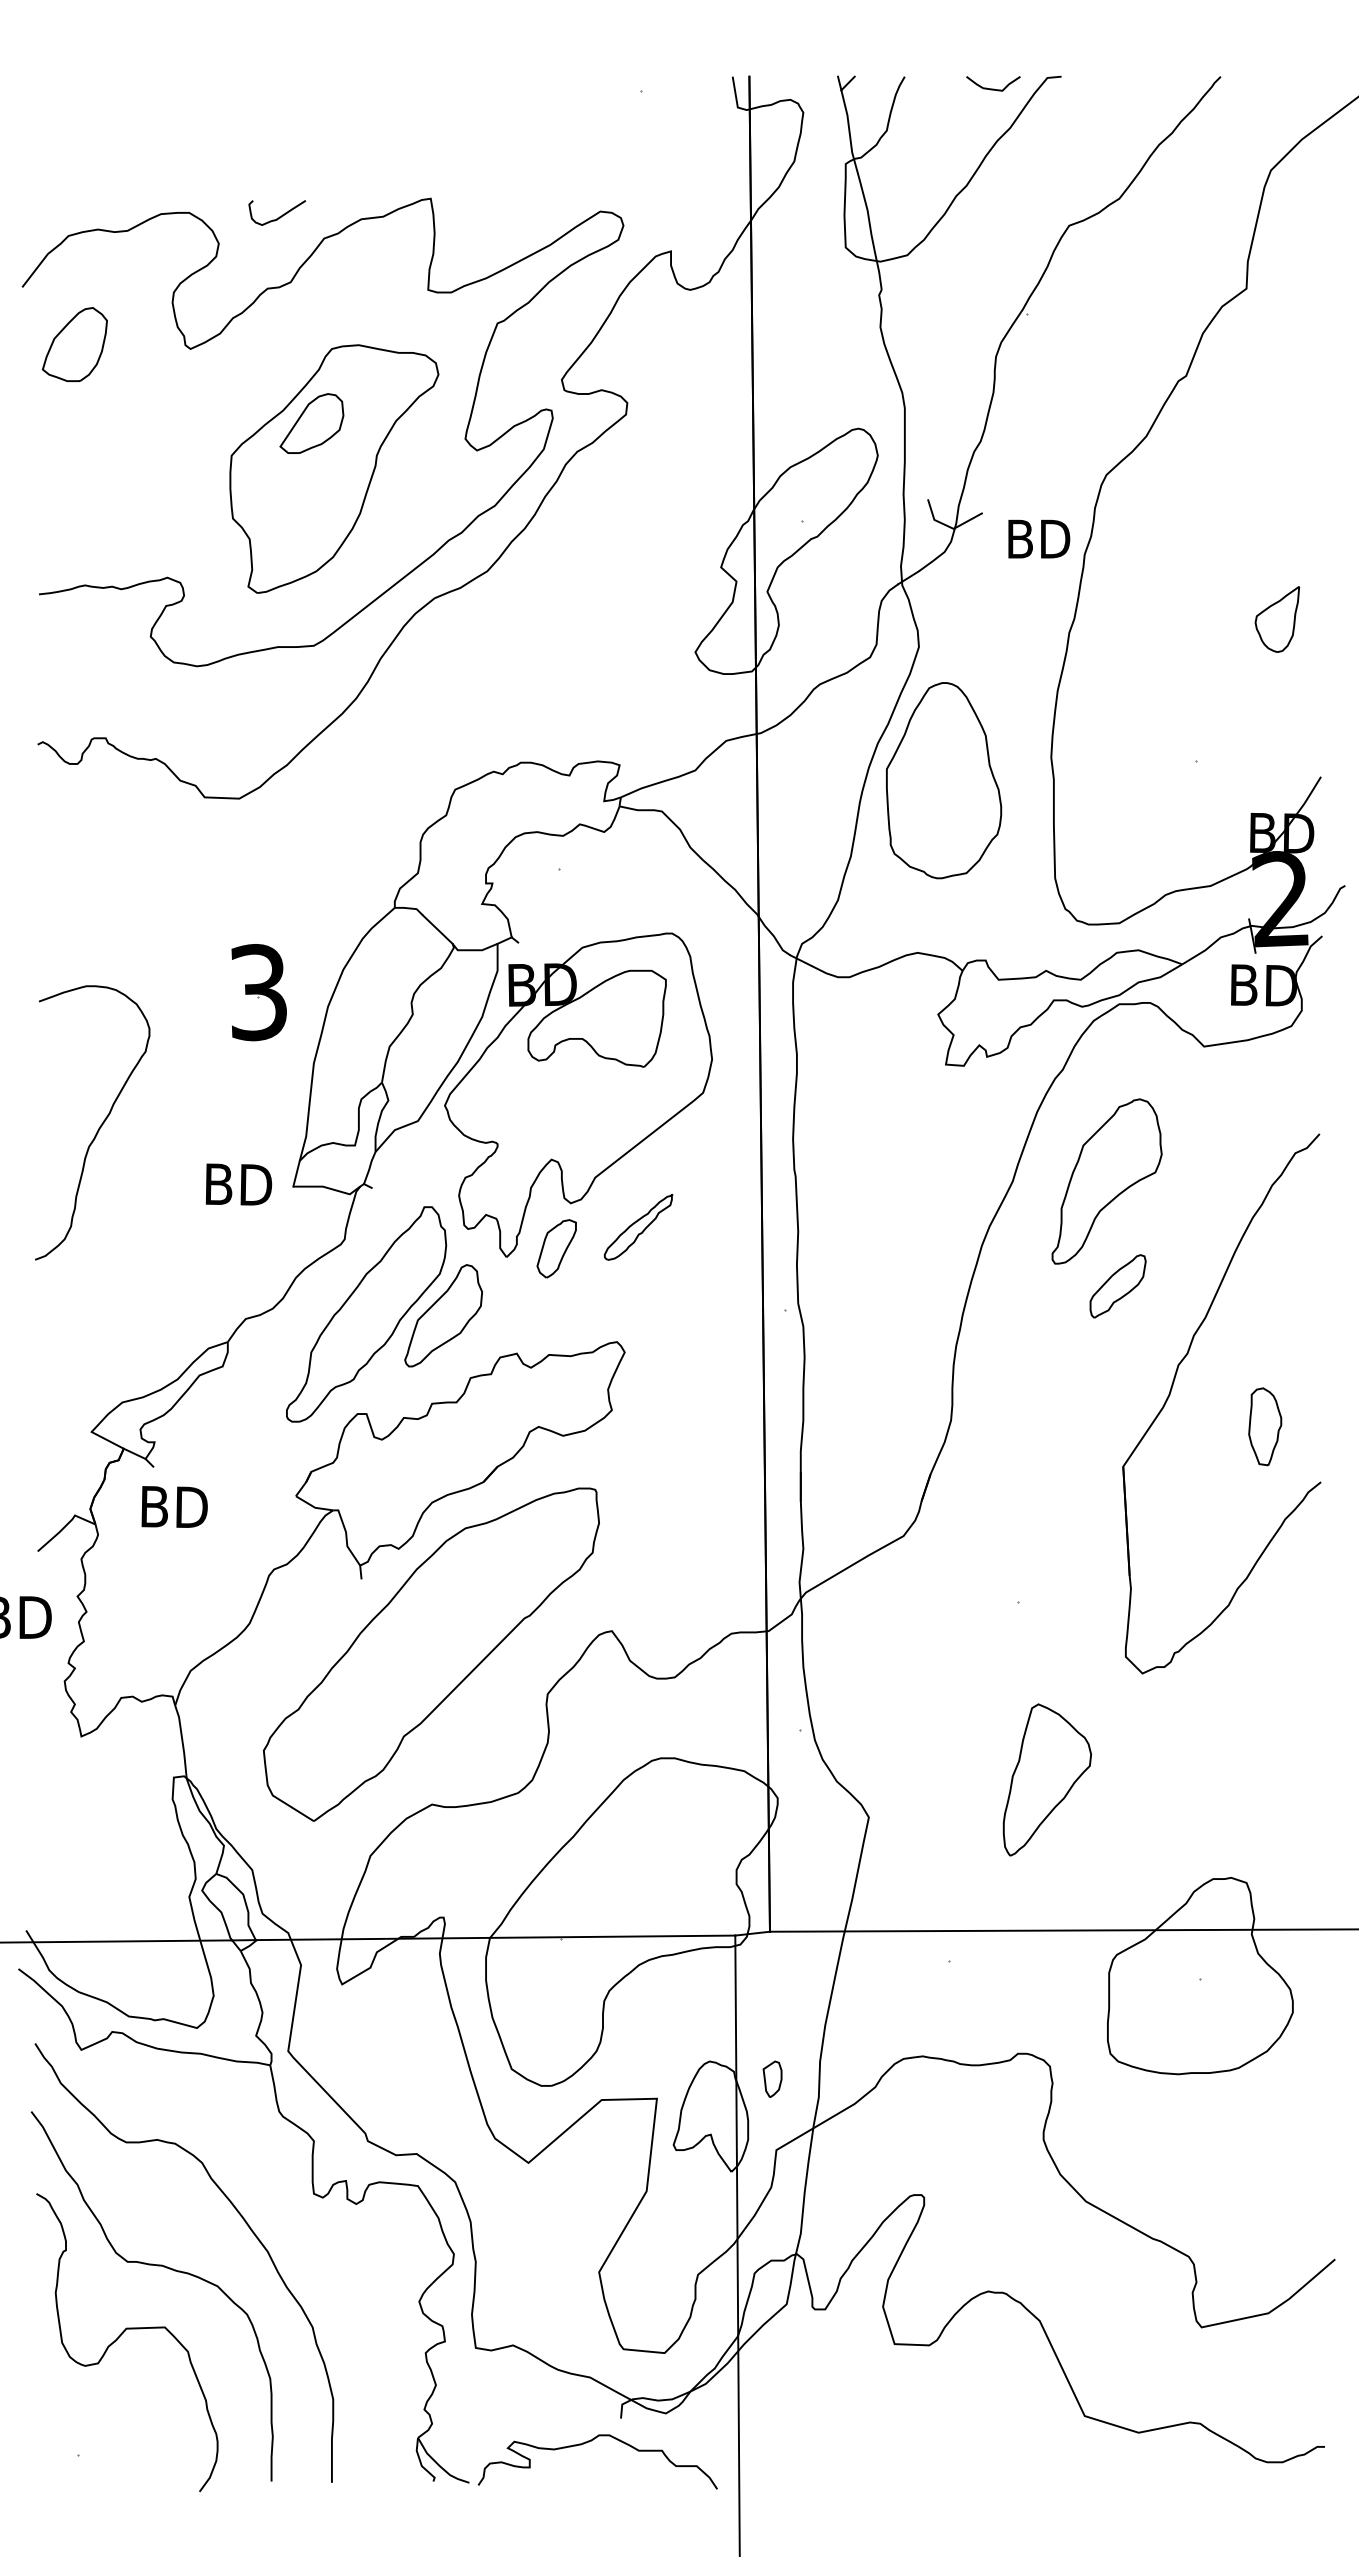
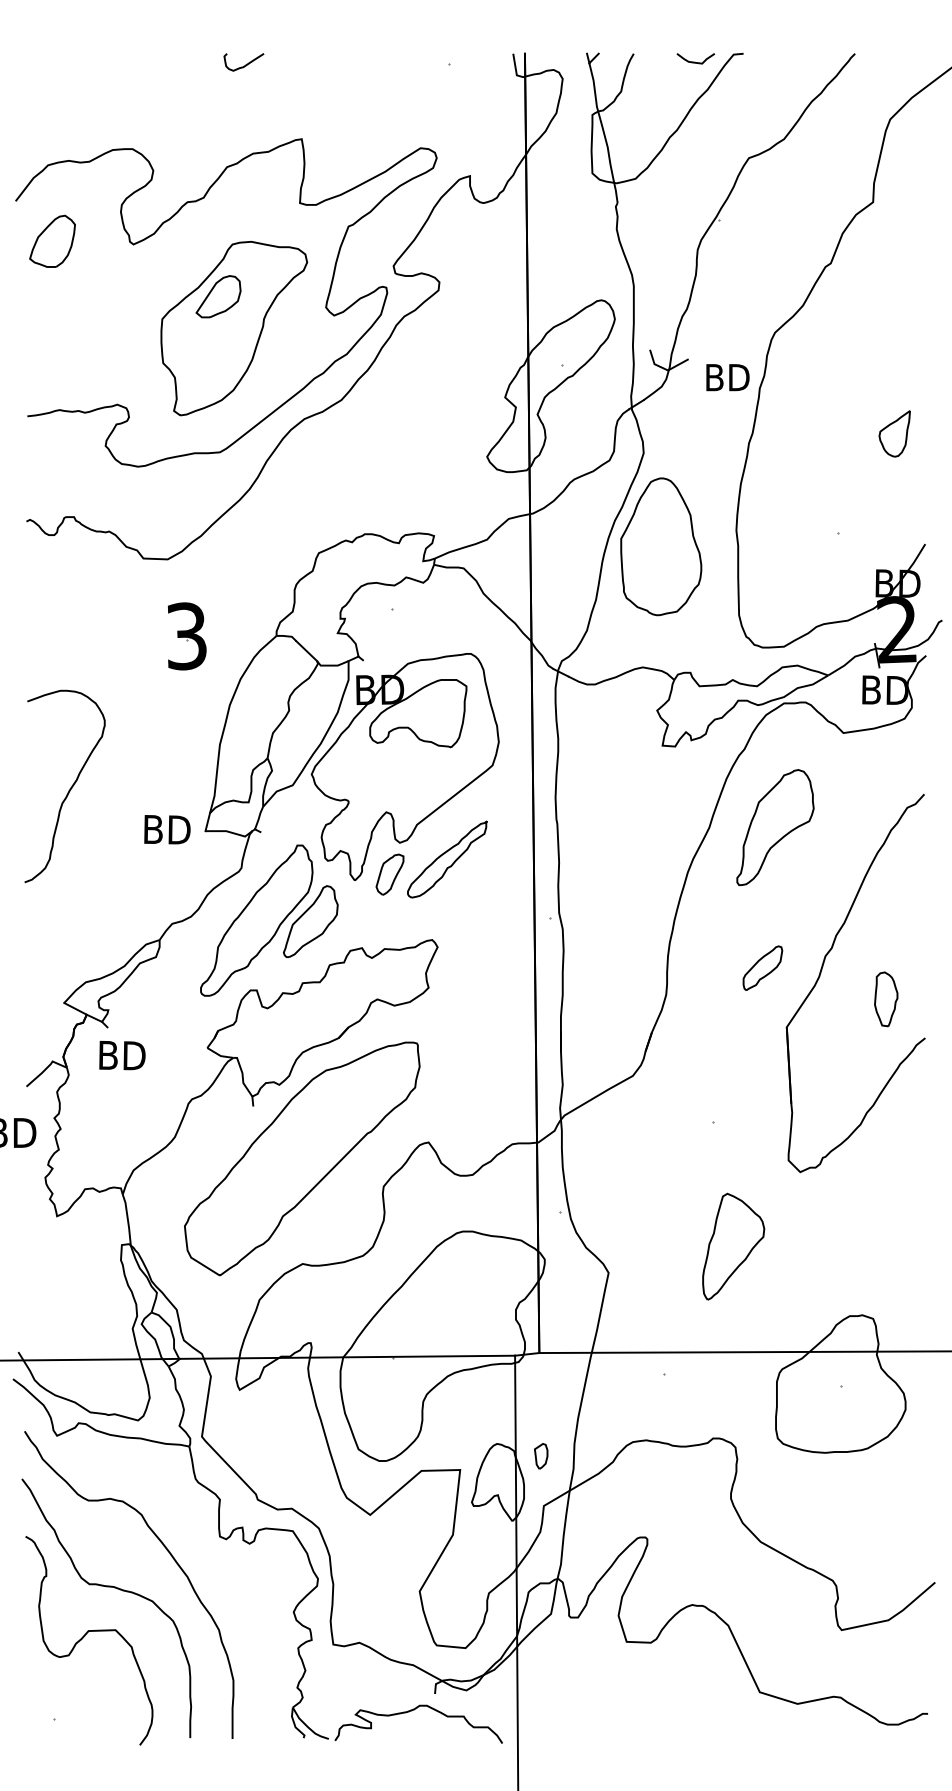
curve: (279, 216) -> (245, 64), moved
part: (258, 992) -> (186, 636), moved
part: (638, 1227) -> (447, 859), size x1.67
part: (1117, 1286) -> (762, 968), moved

